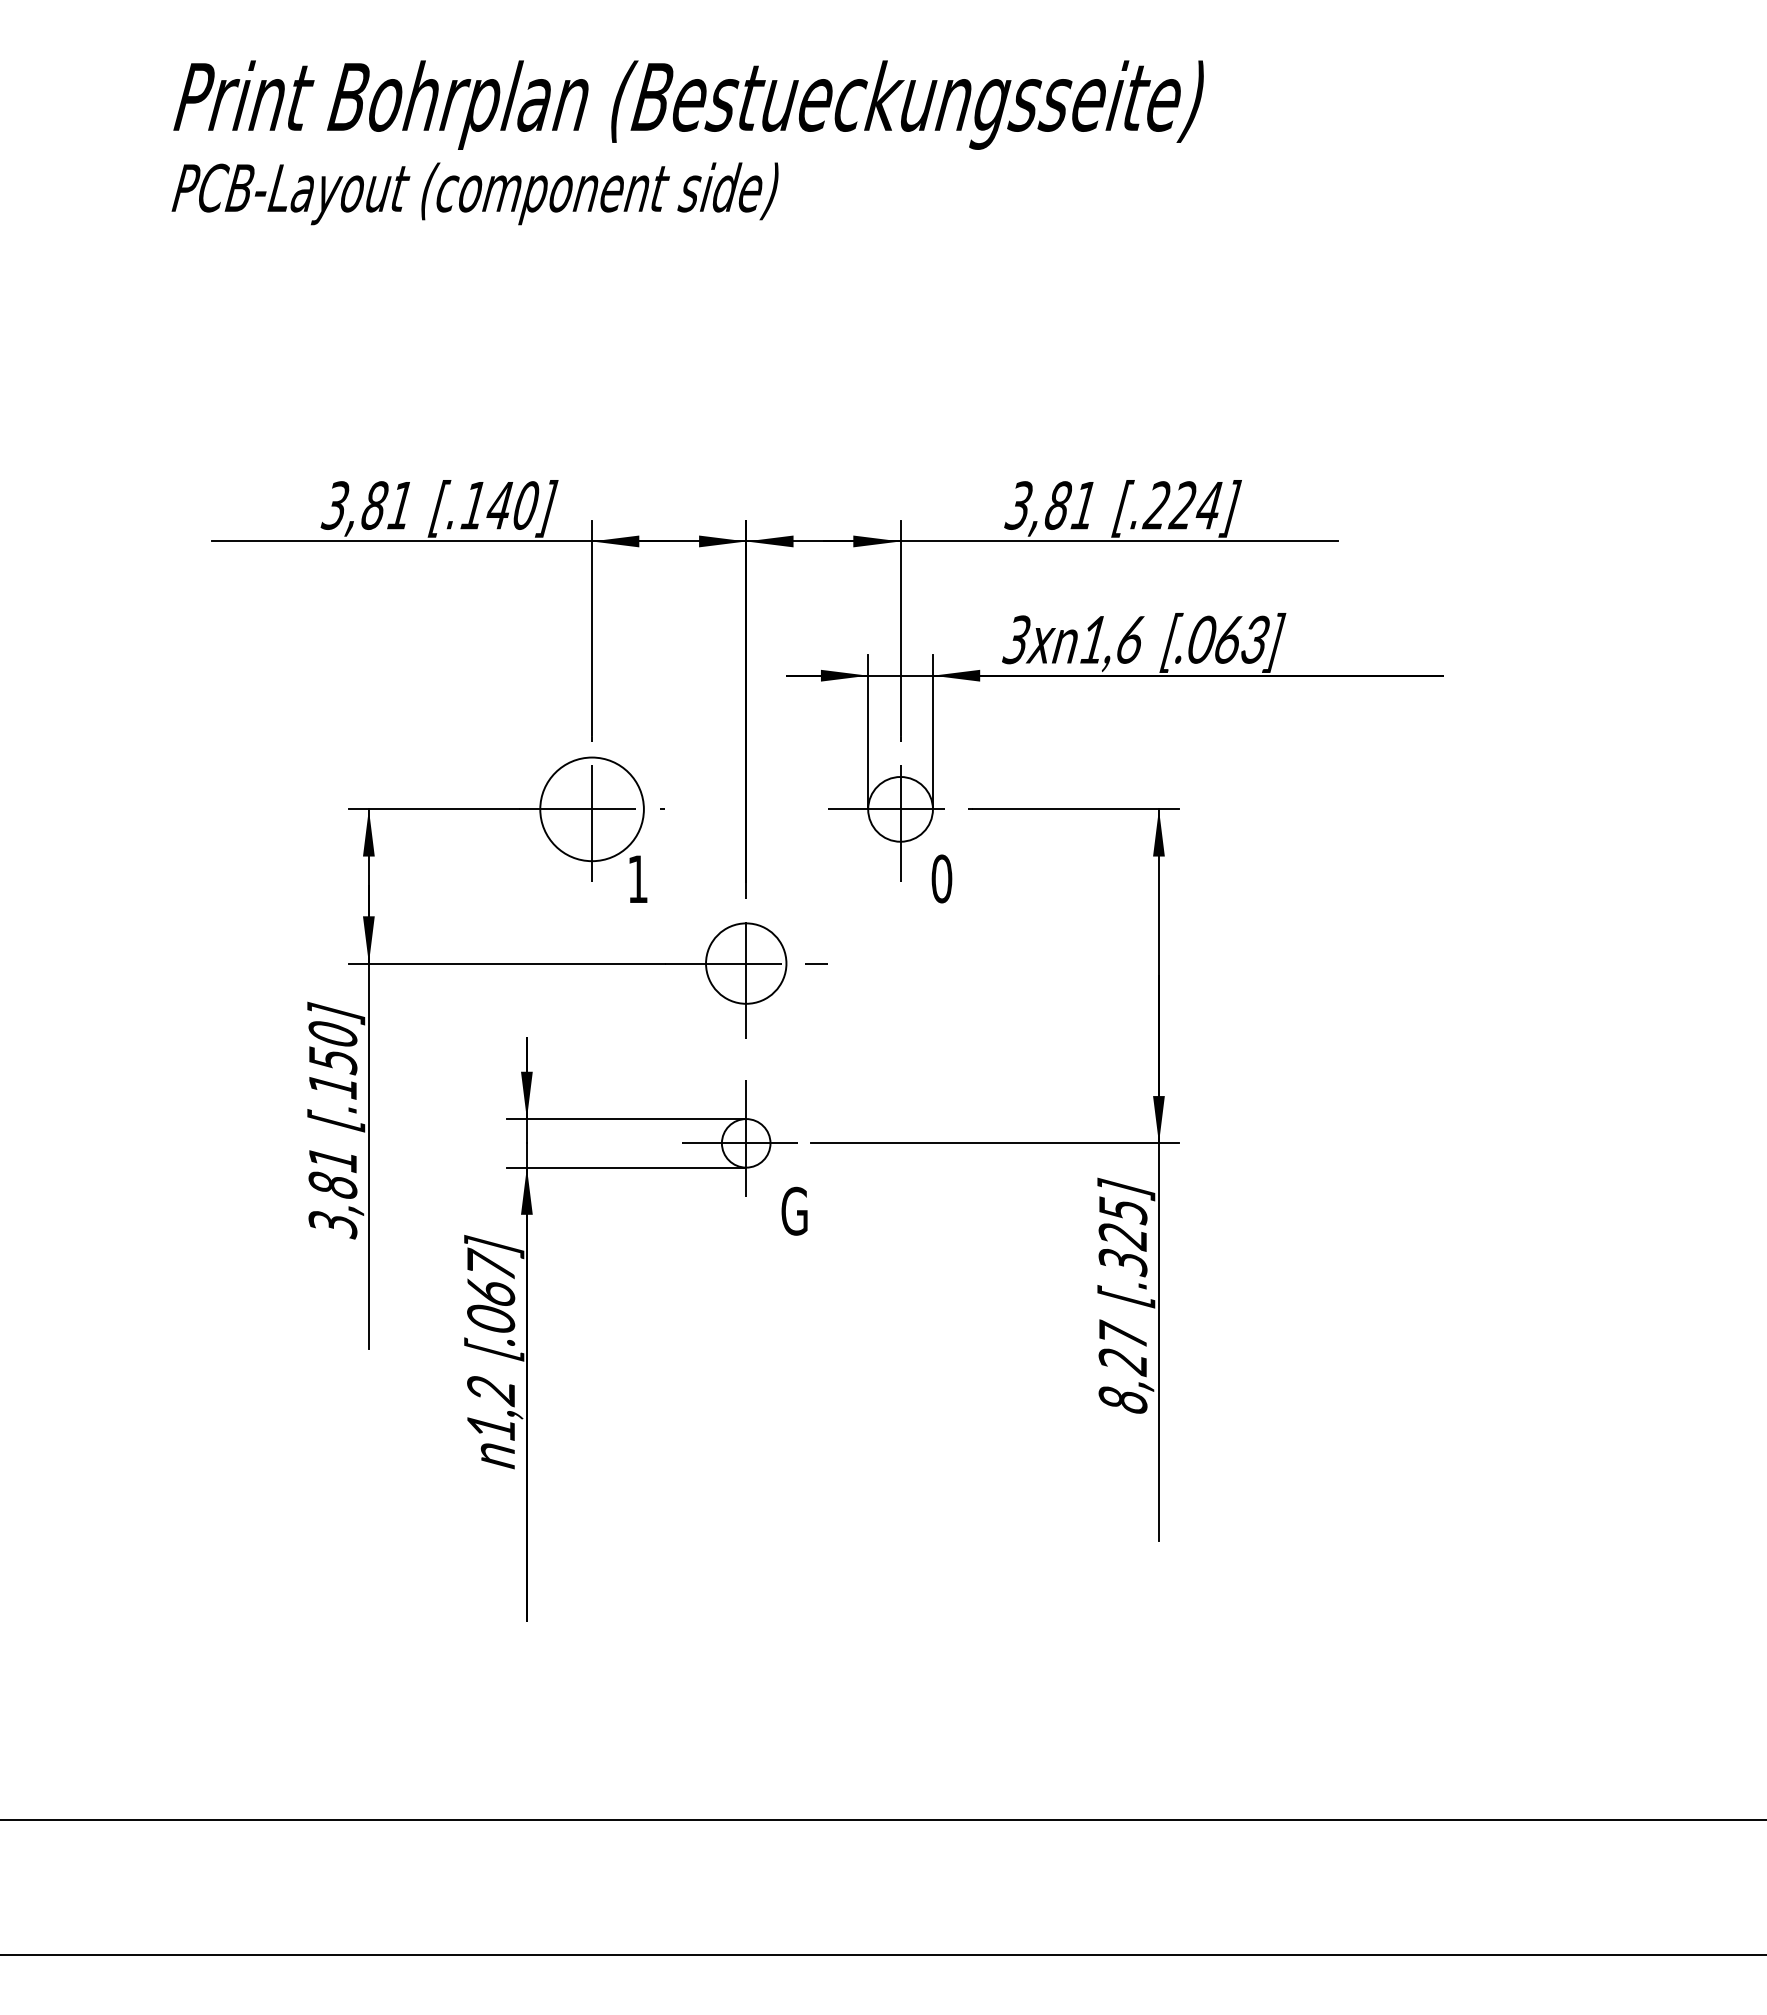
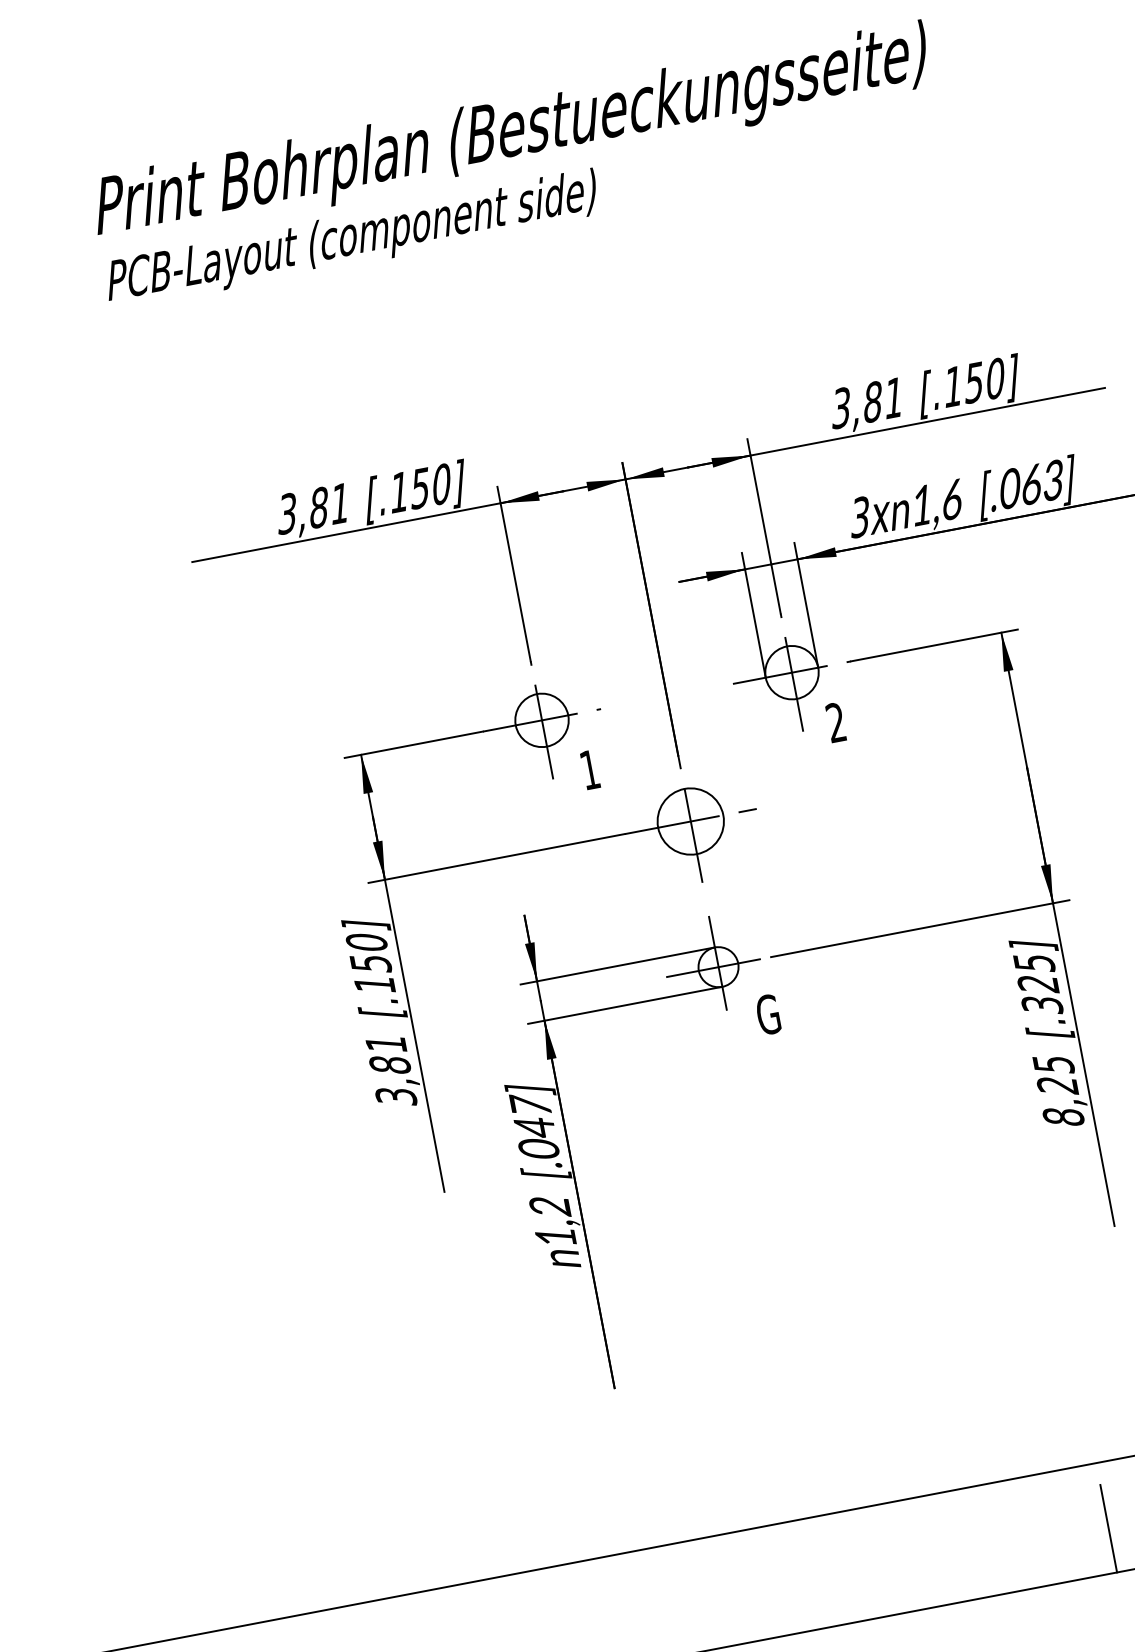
text: (498, 505) -> (419, 488), [.140] -> [.150]
text: (1182, 505) -> (973, 382), [.224] -> [.150]
circle: (591, 808) -> (541, 719), size x0.62
text: (941, 878) -> (835, 722), 0 -> 2
text: (491, 1292) -> (535, 1127), [.067] -> [.047]
text: (1123, 1334) -> (1053, 1063), 8,27 -> 8,25
line: (1083, 1900) -> (1108, 1528), added

